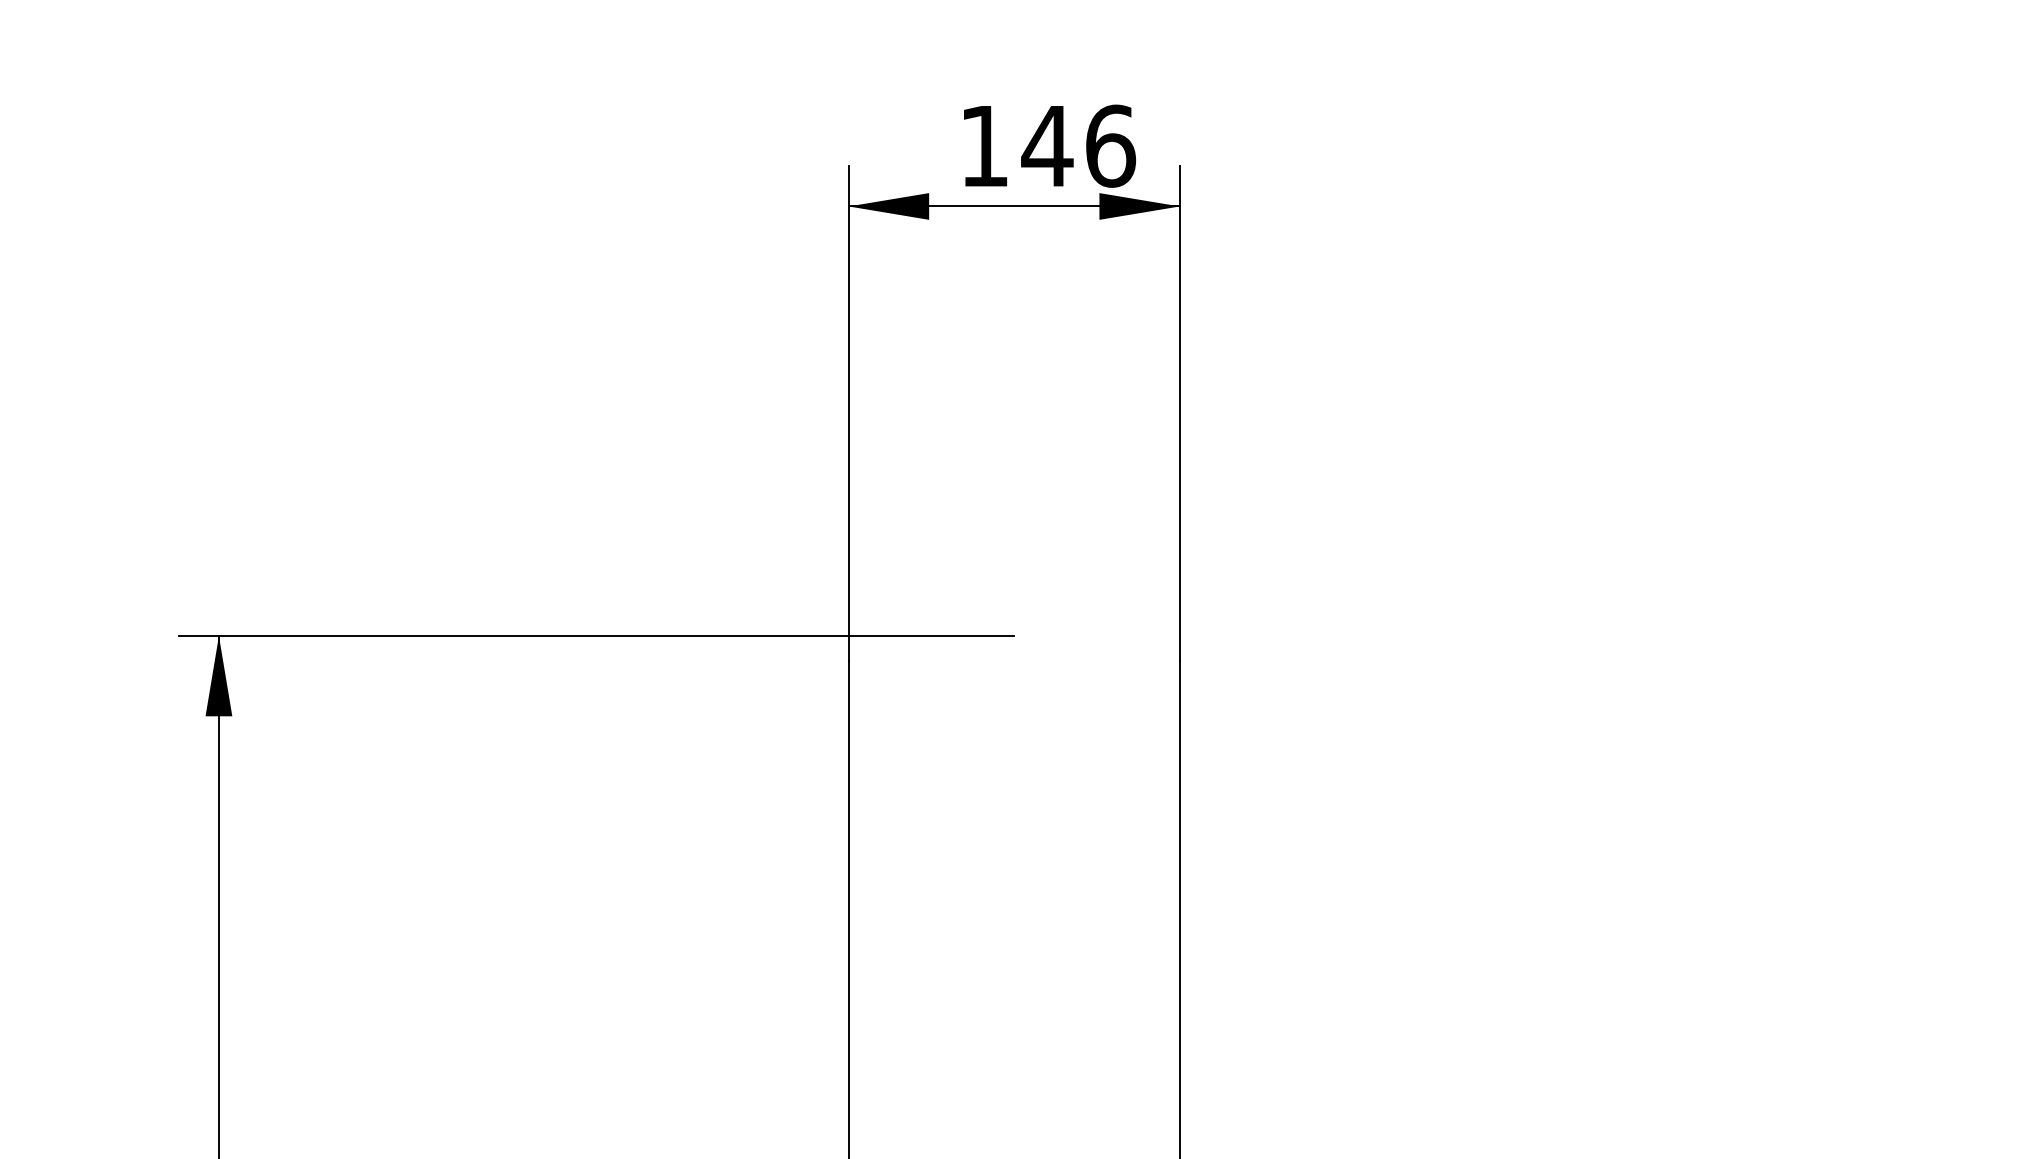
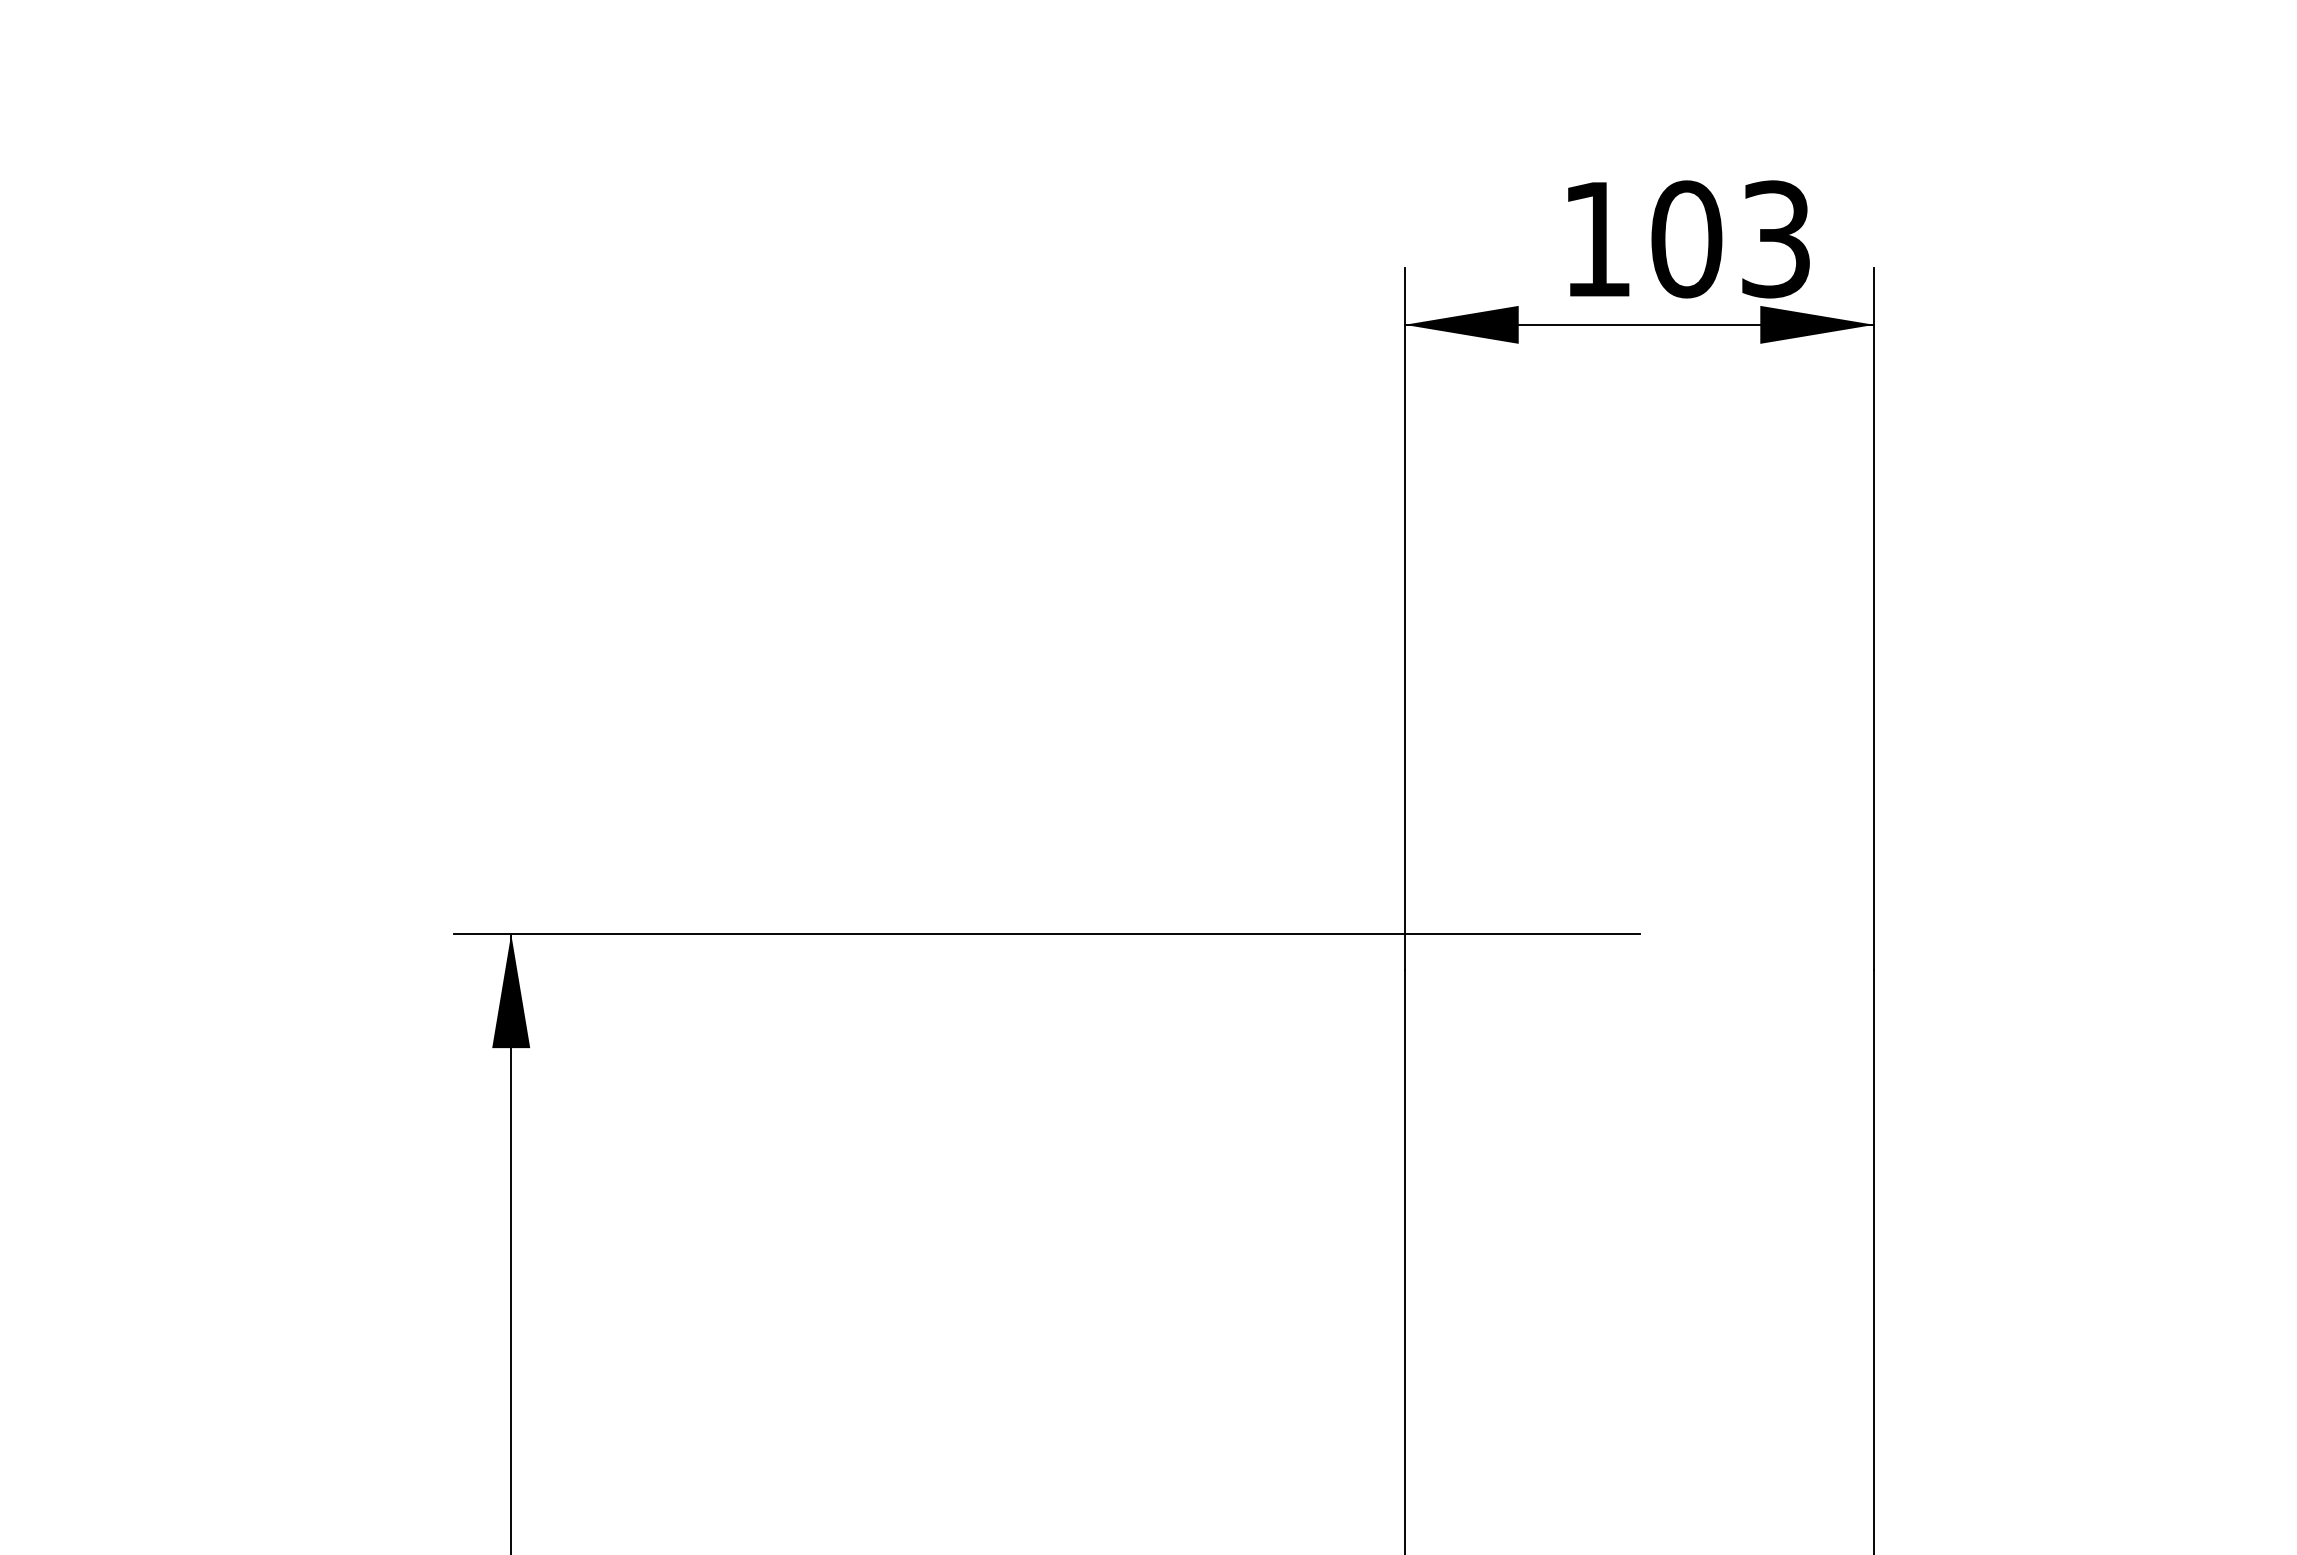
text: (1078, 145) -> (1730, 238), 146 -> 103

